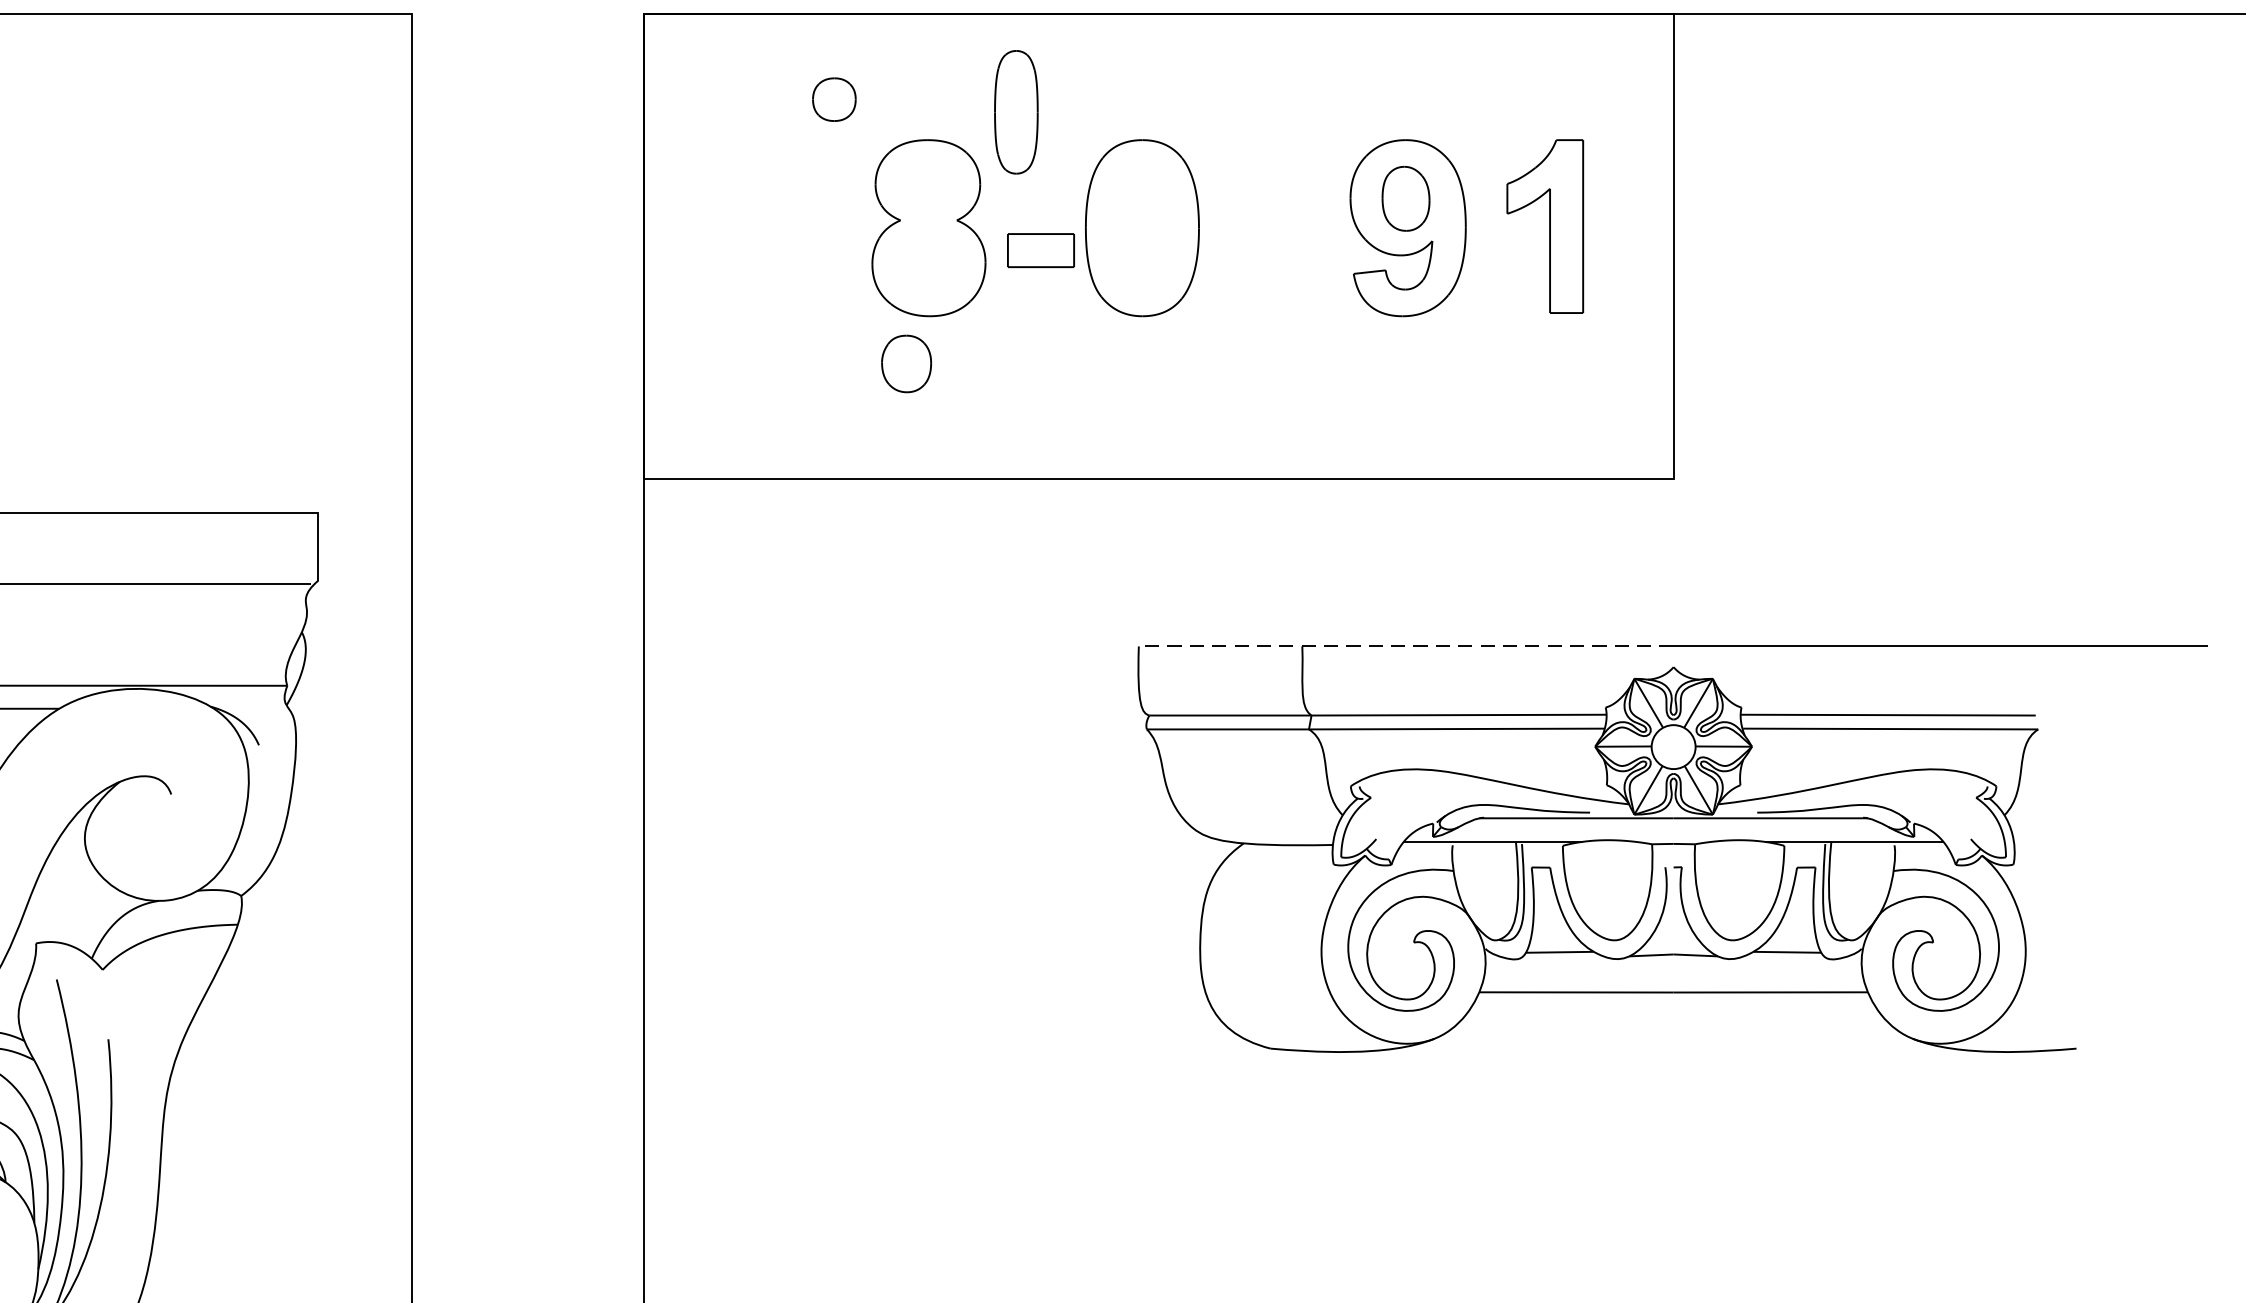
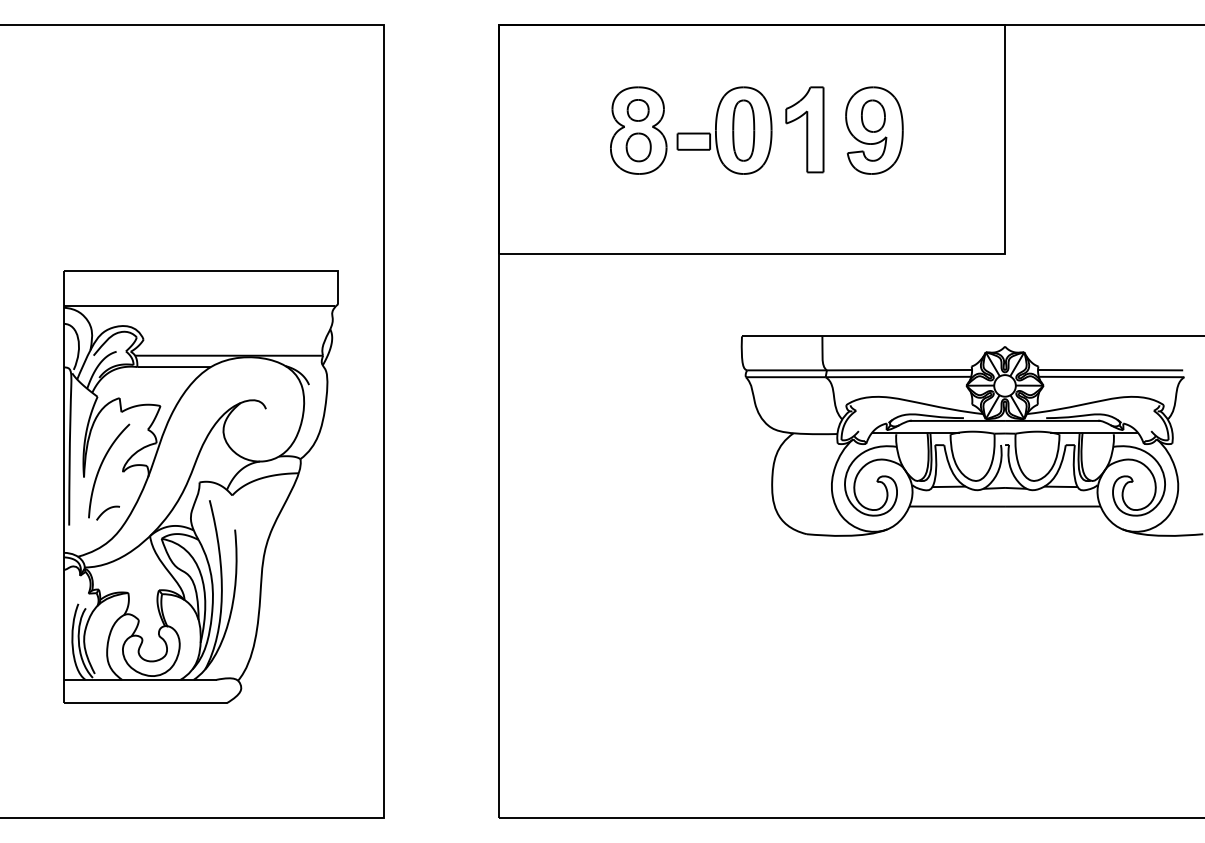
part: (832, 99) -> (637, 110), moved
part: (1015, 112) -> (743, 130), moved
part: (1544, 225) -> (804, 129), moved
part: (906, 364) -> (638, 147), moved
line: (1406, 646) -> (873, 336), dashed -> solid

